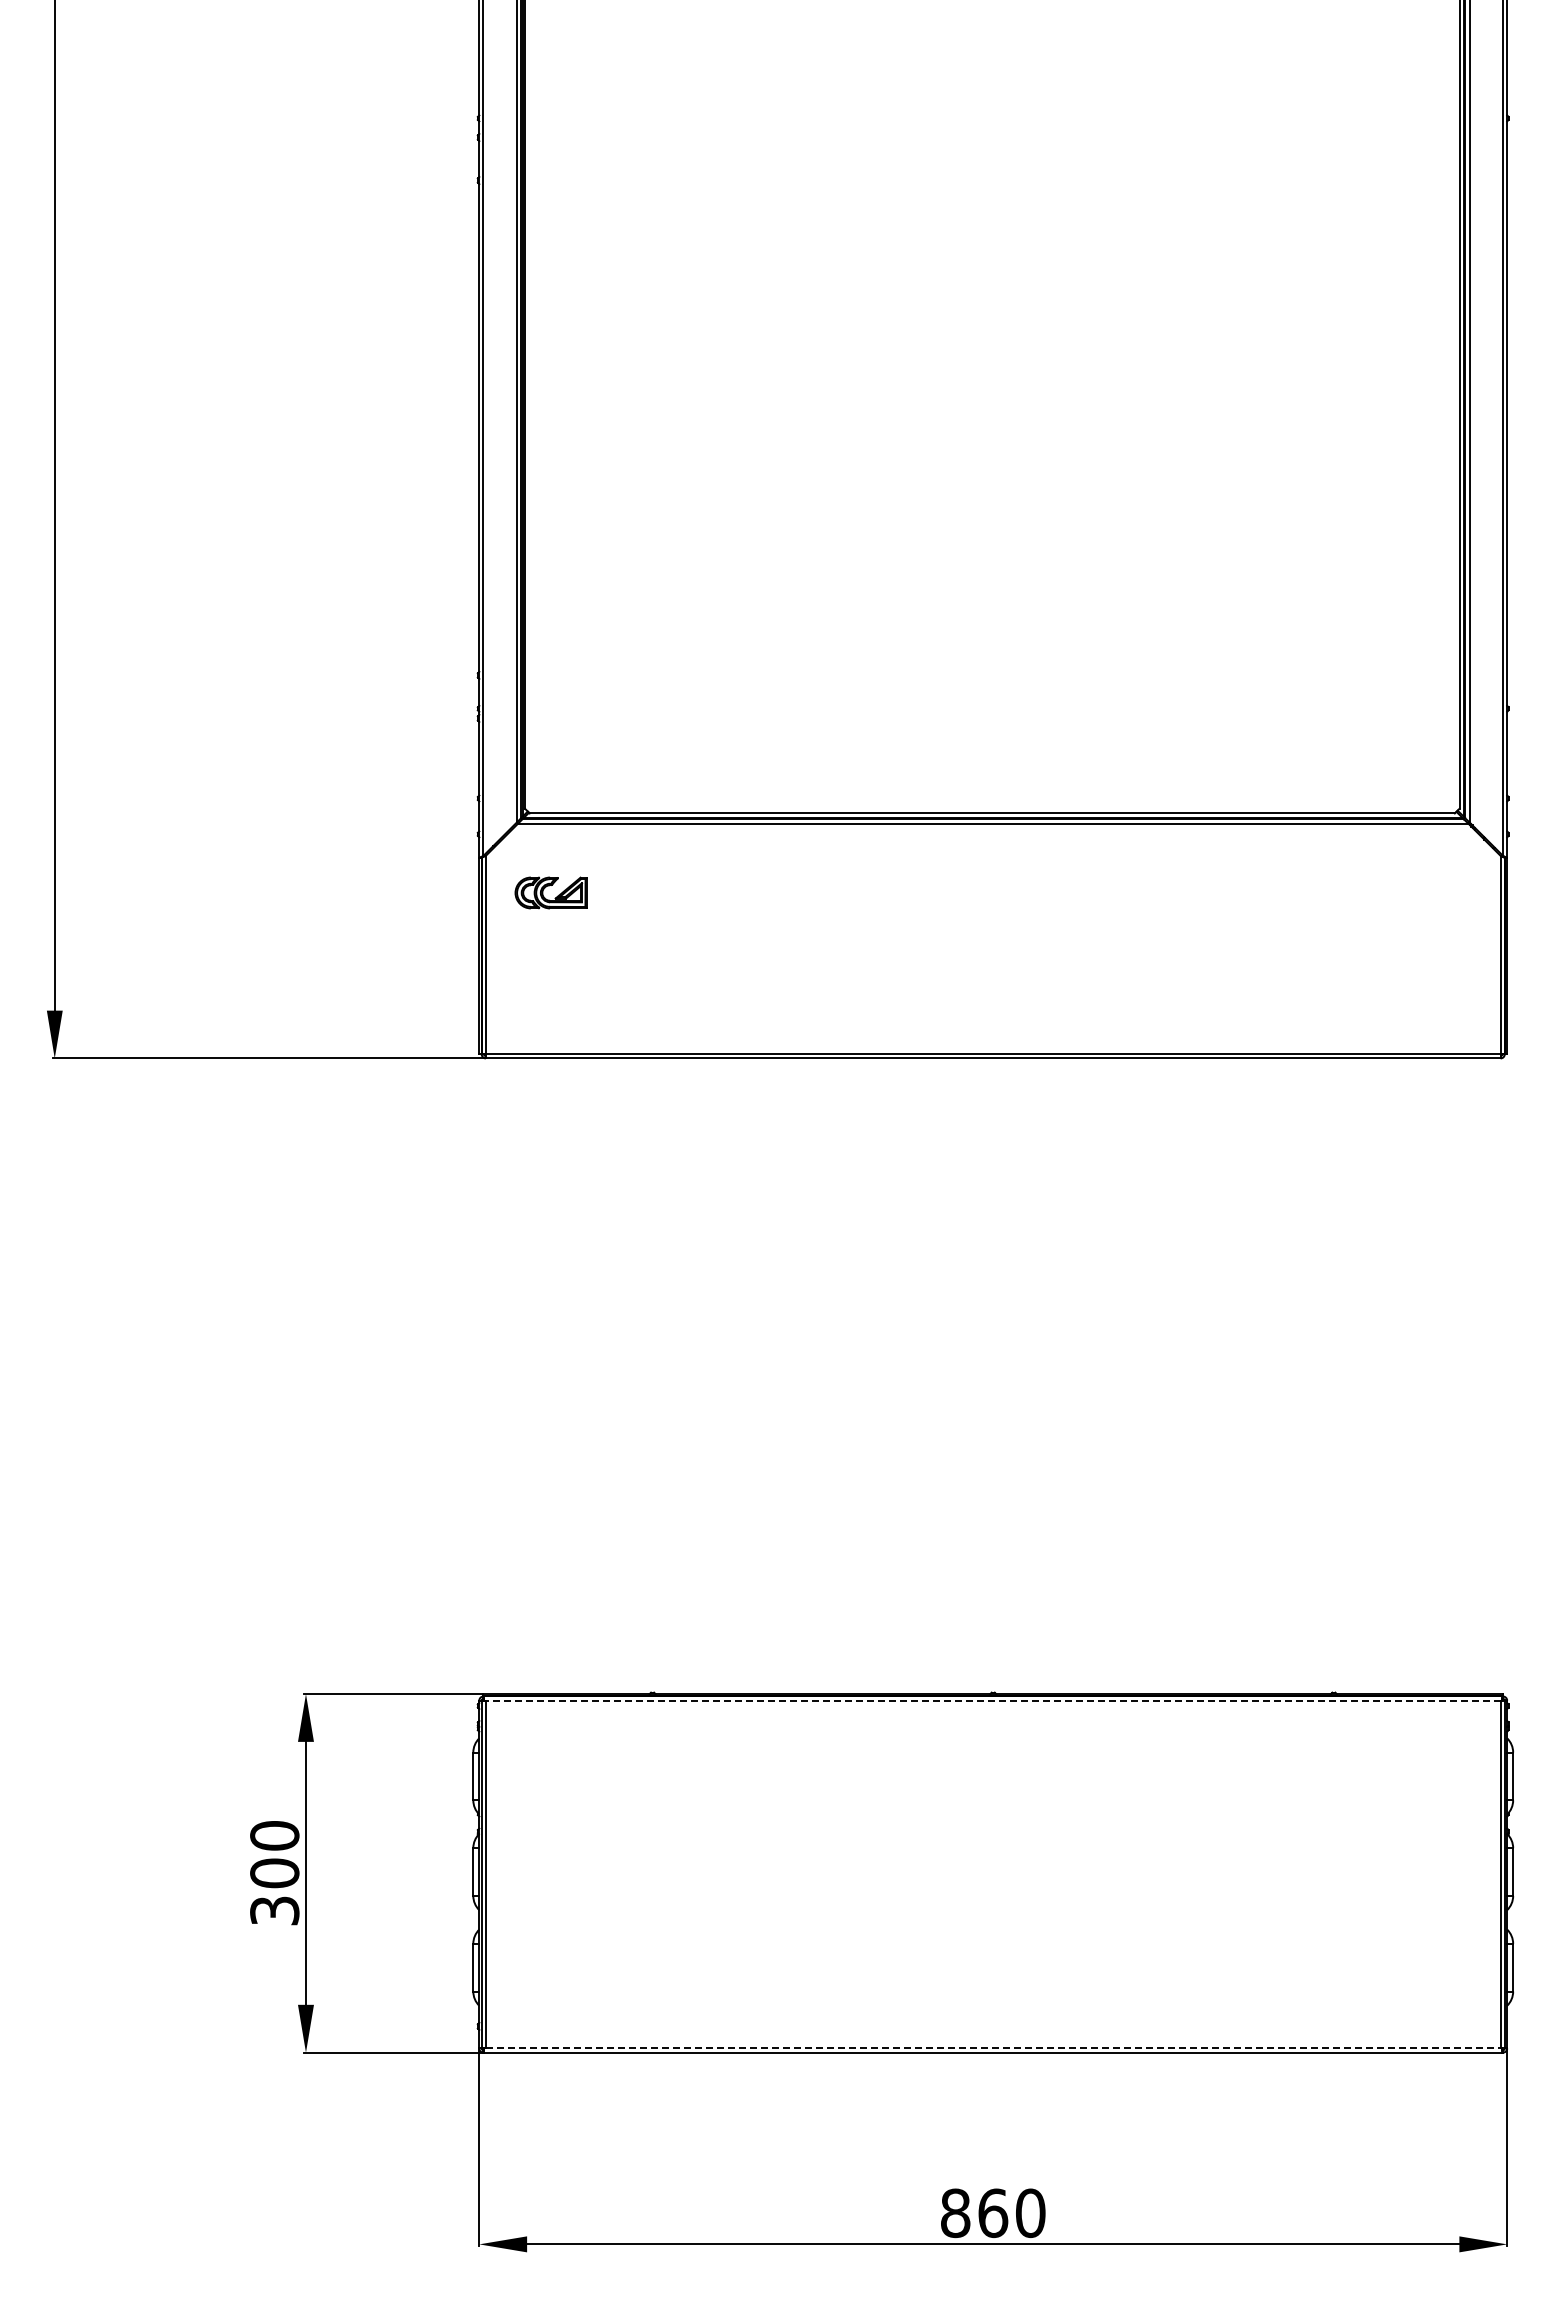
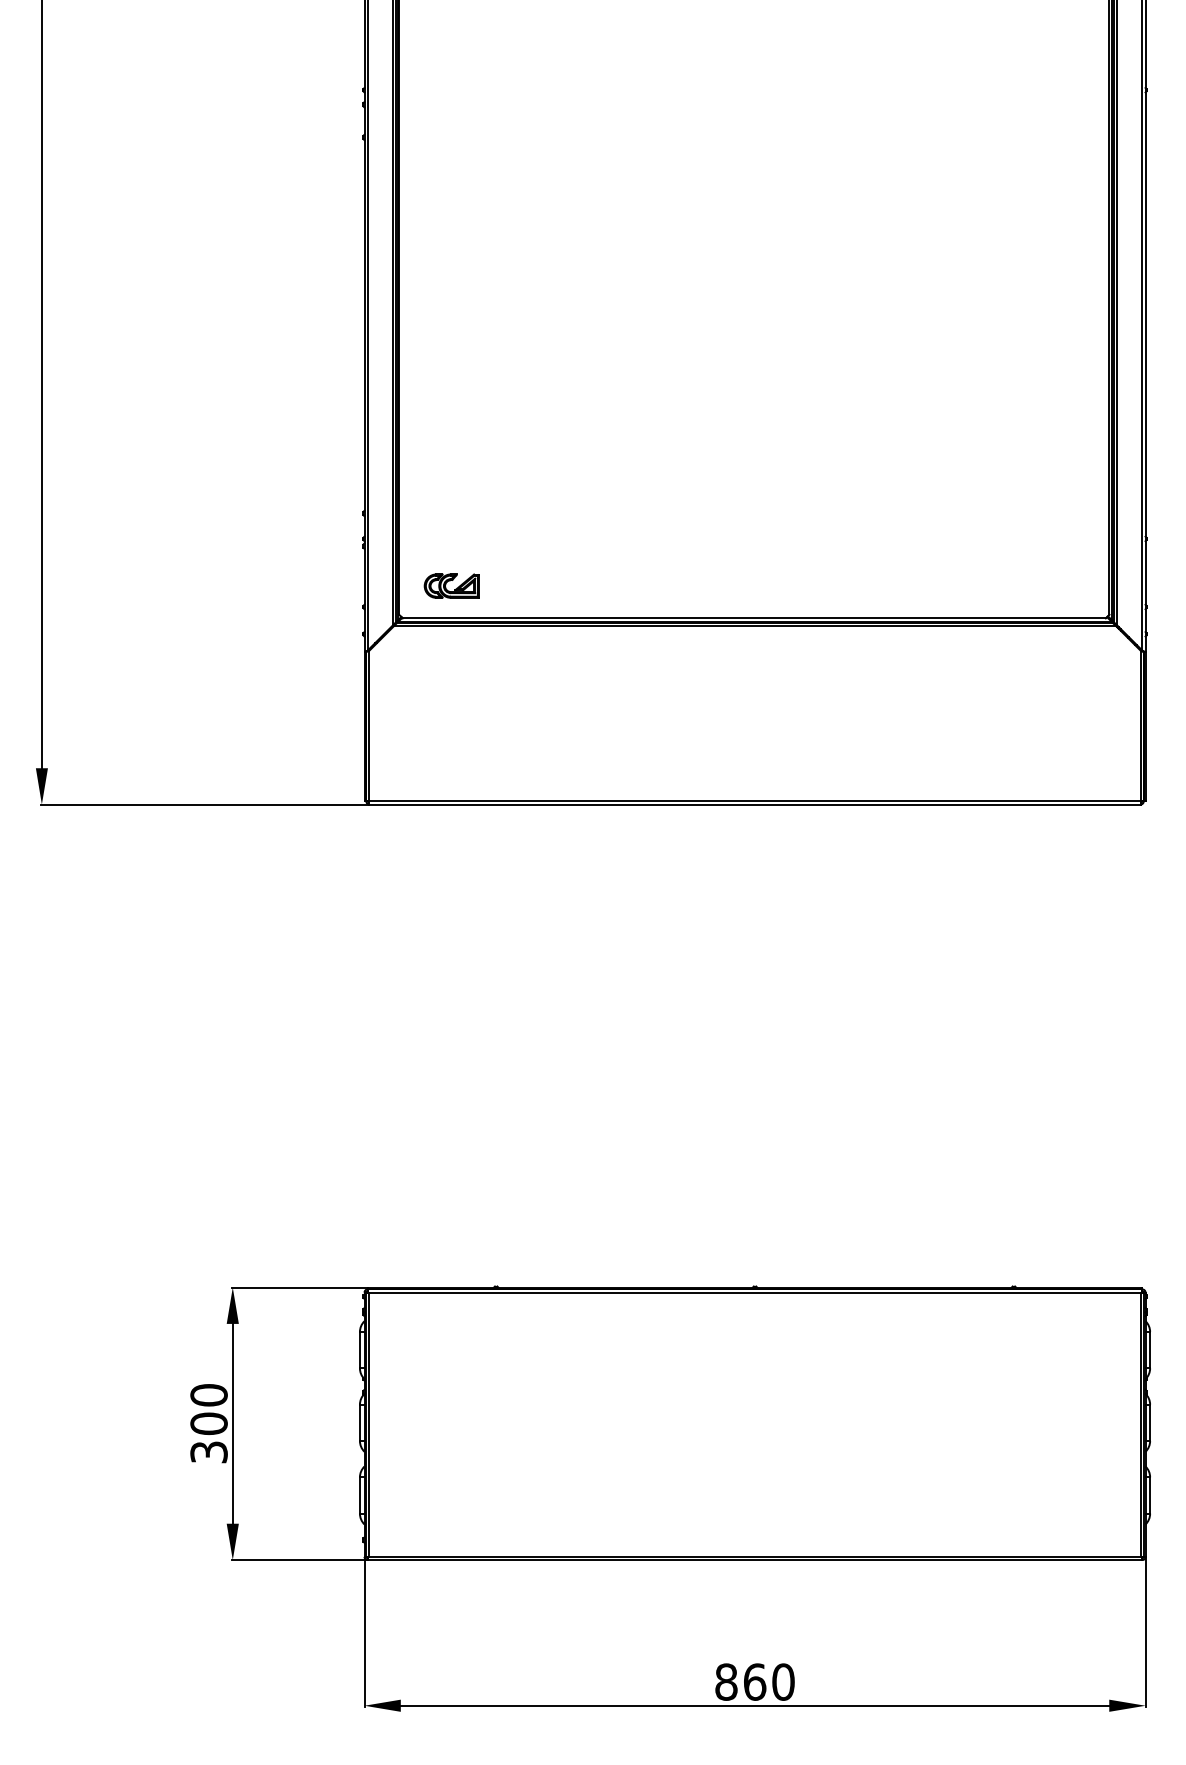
part: (549, 886) -> (450, 581), moved
line: (992, 1700) -> (754, 1292), dashed -> solid
line: (993, 2048) -> (755, 1556), dashed -> solid

